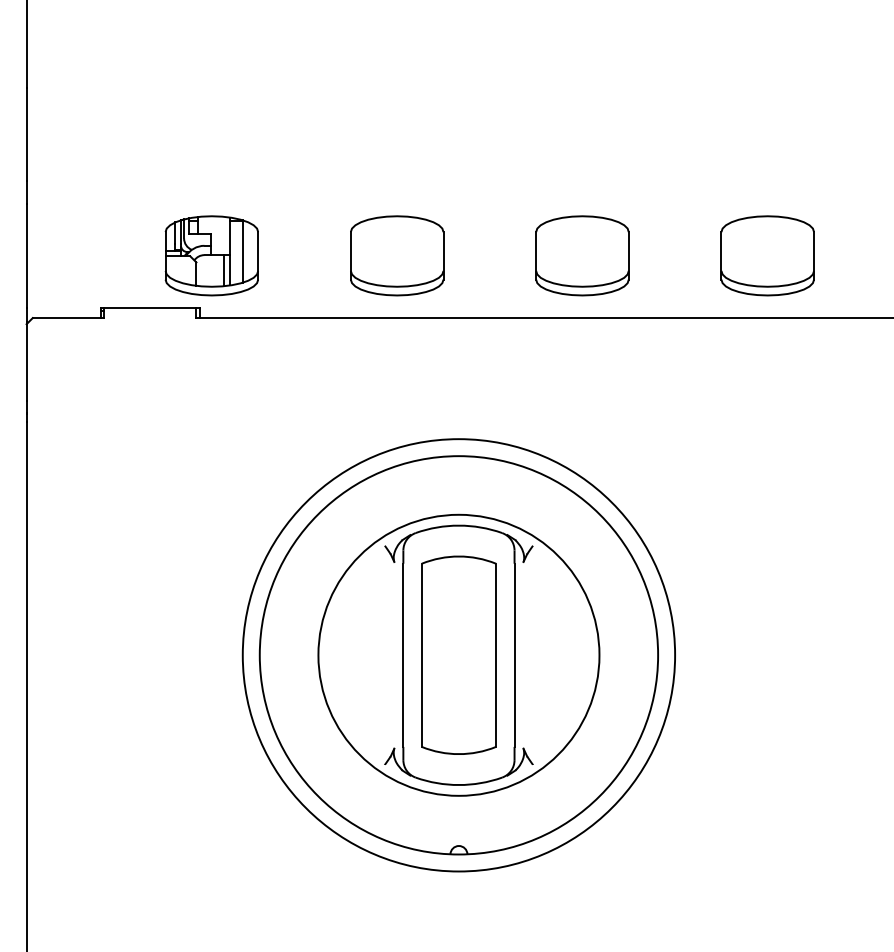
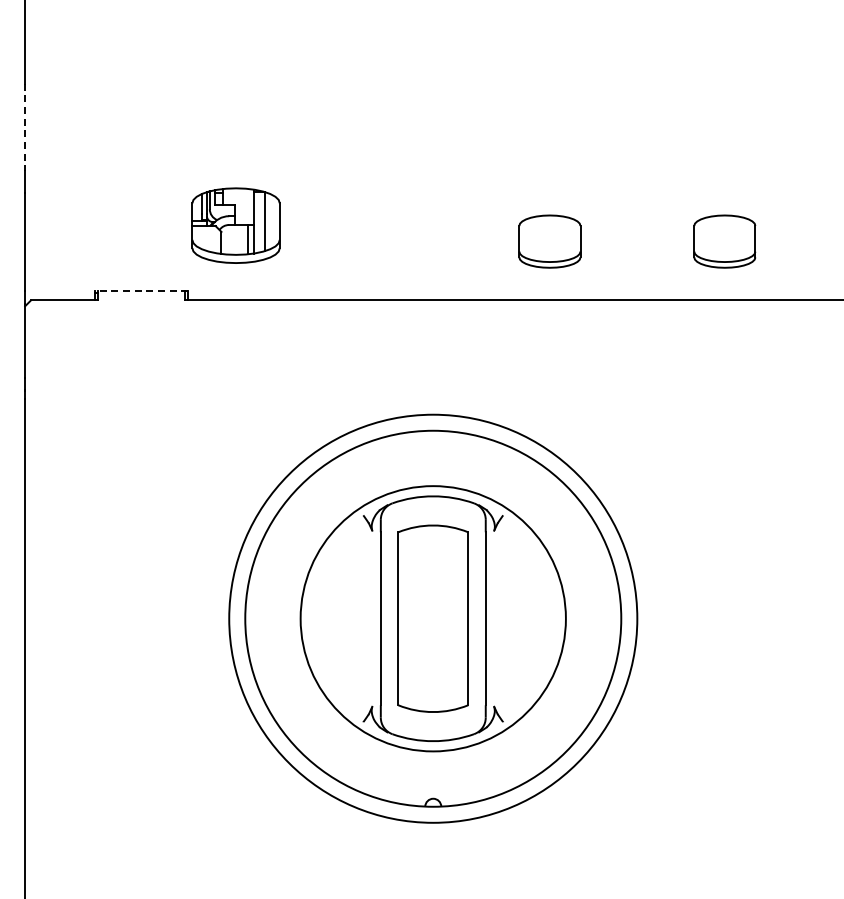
line: (26, 134) -> (25, 127), solid -> dashed
part: (211, 255) -> (235, 225), moved
part: (396, 255) -> (374, 241), removed
part: (582, 255) -> (549, 241), size x0.7
part: (767, 255) -> (724, 241), size x0.7
line: (149, 307) -> (141, 290), solid -> dashed

